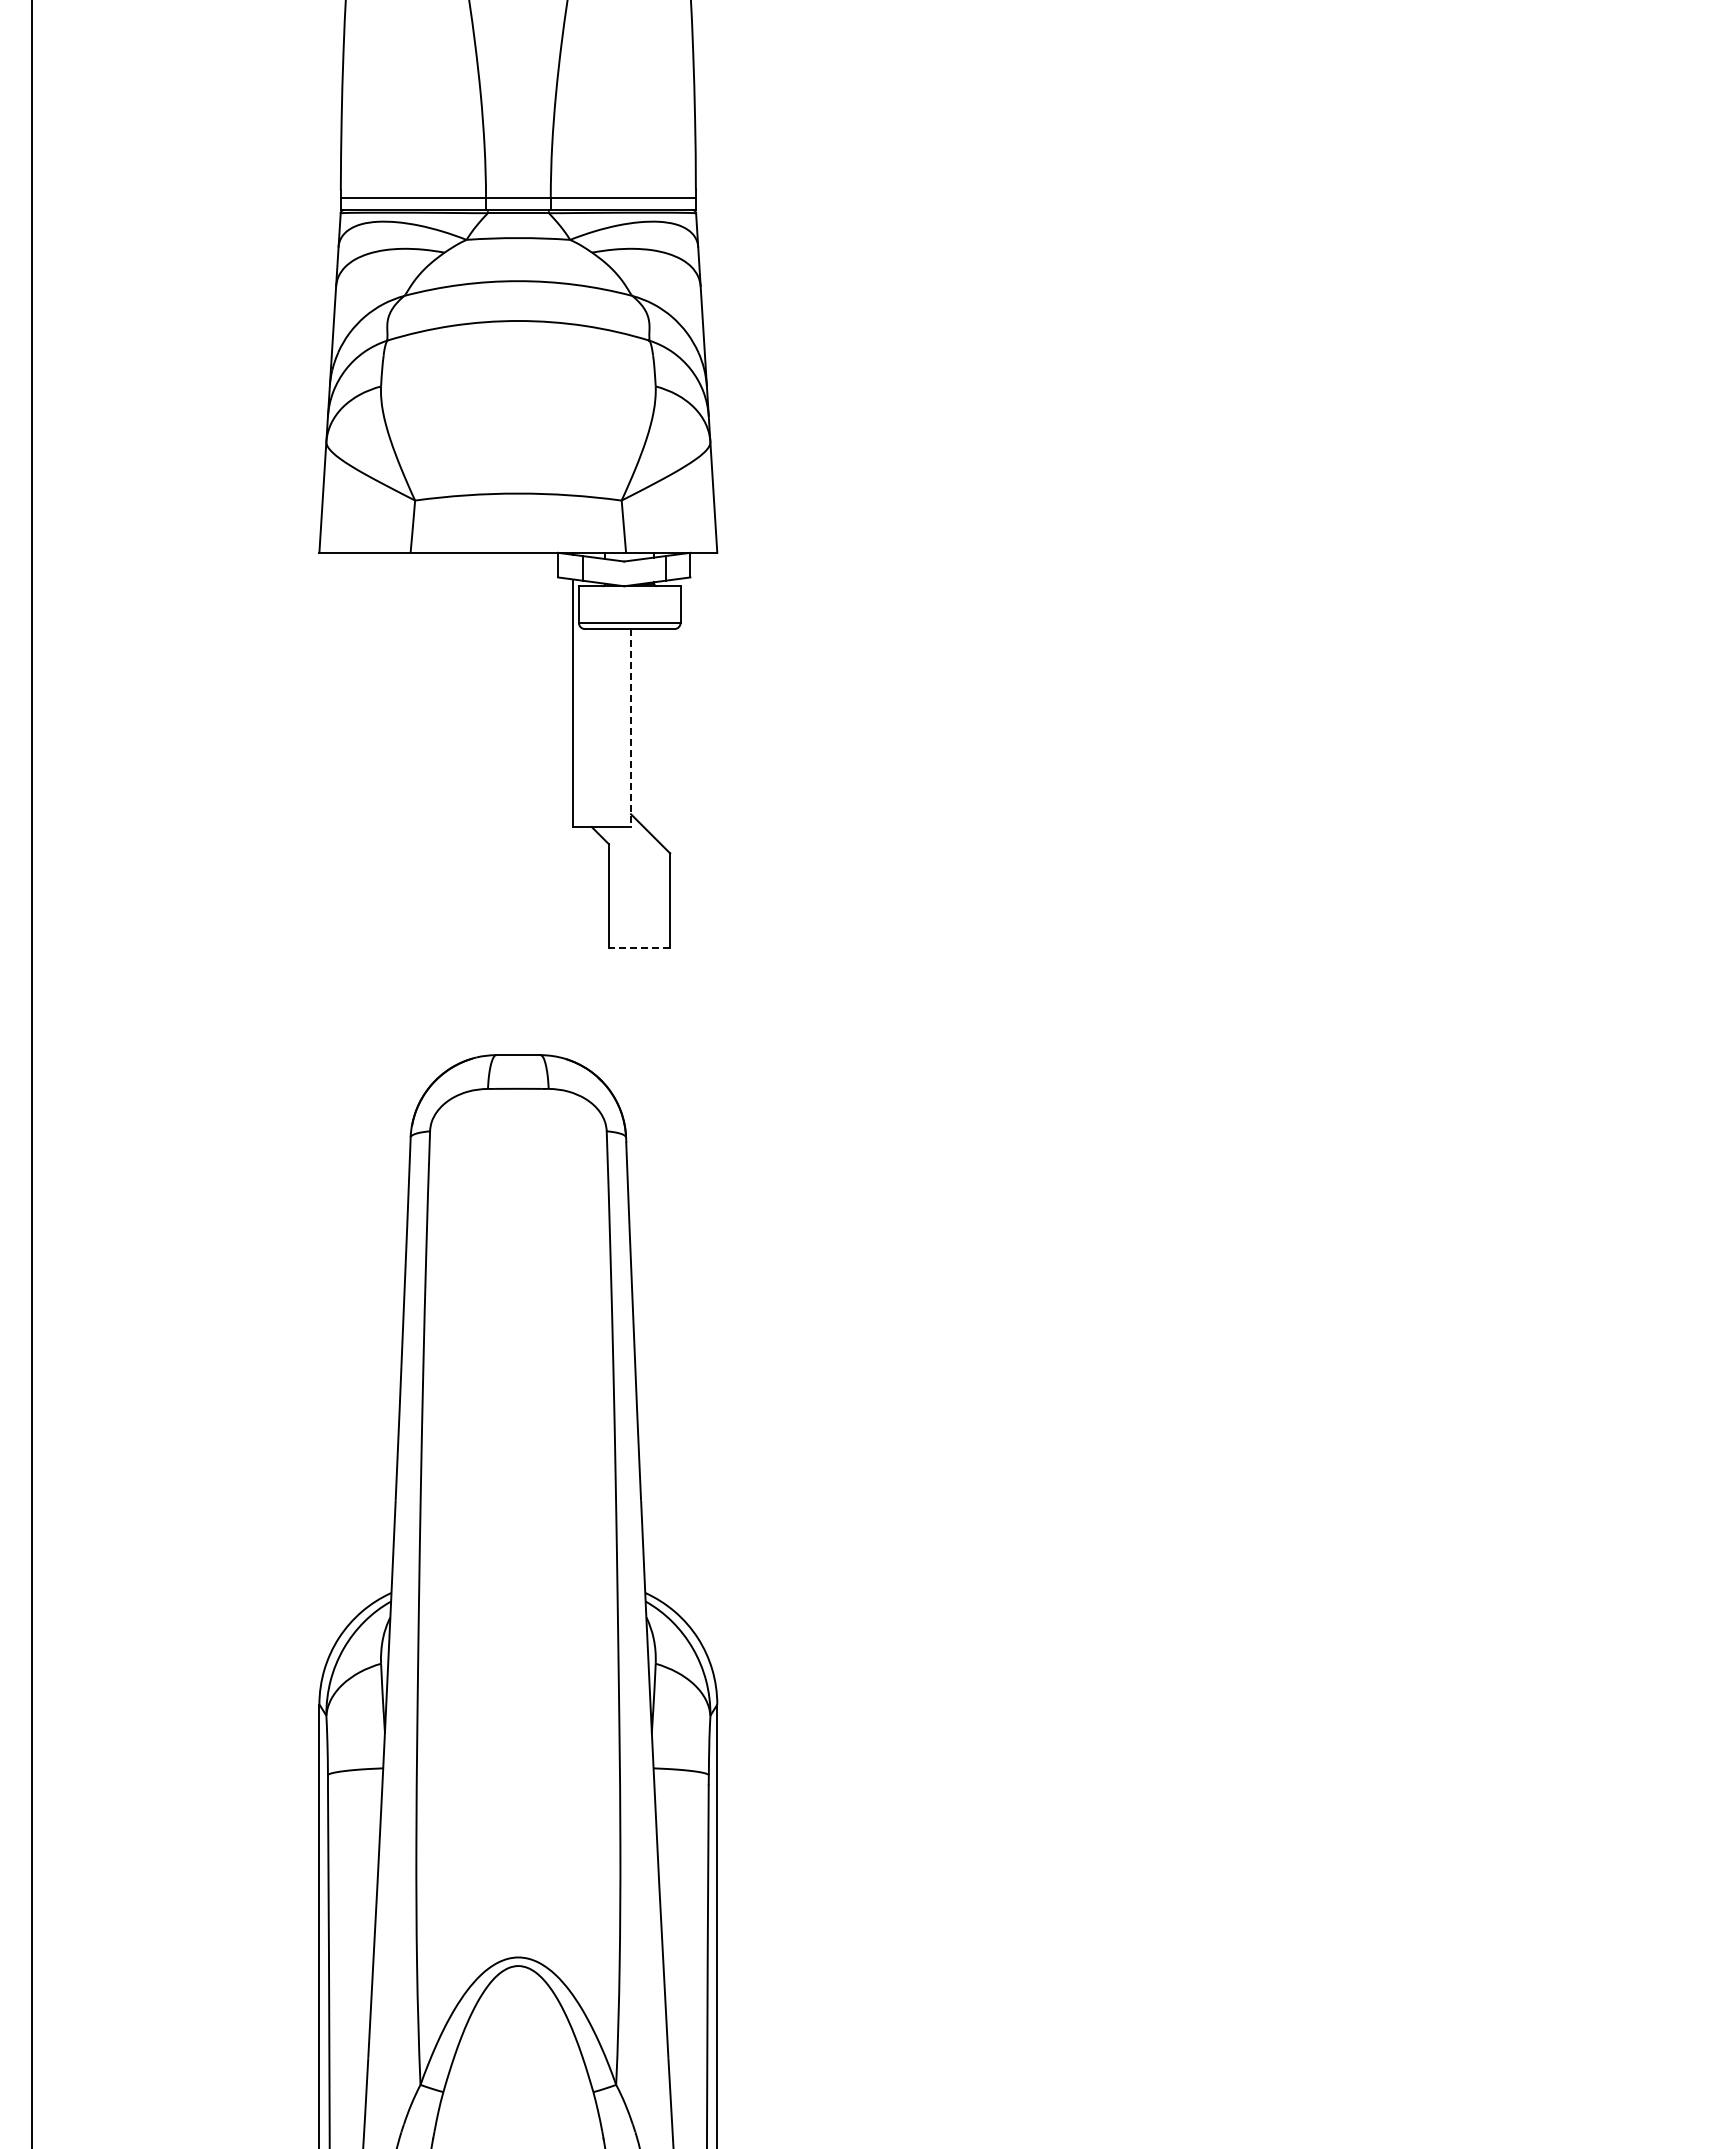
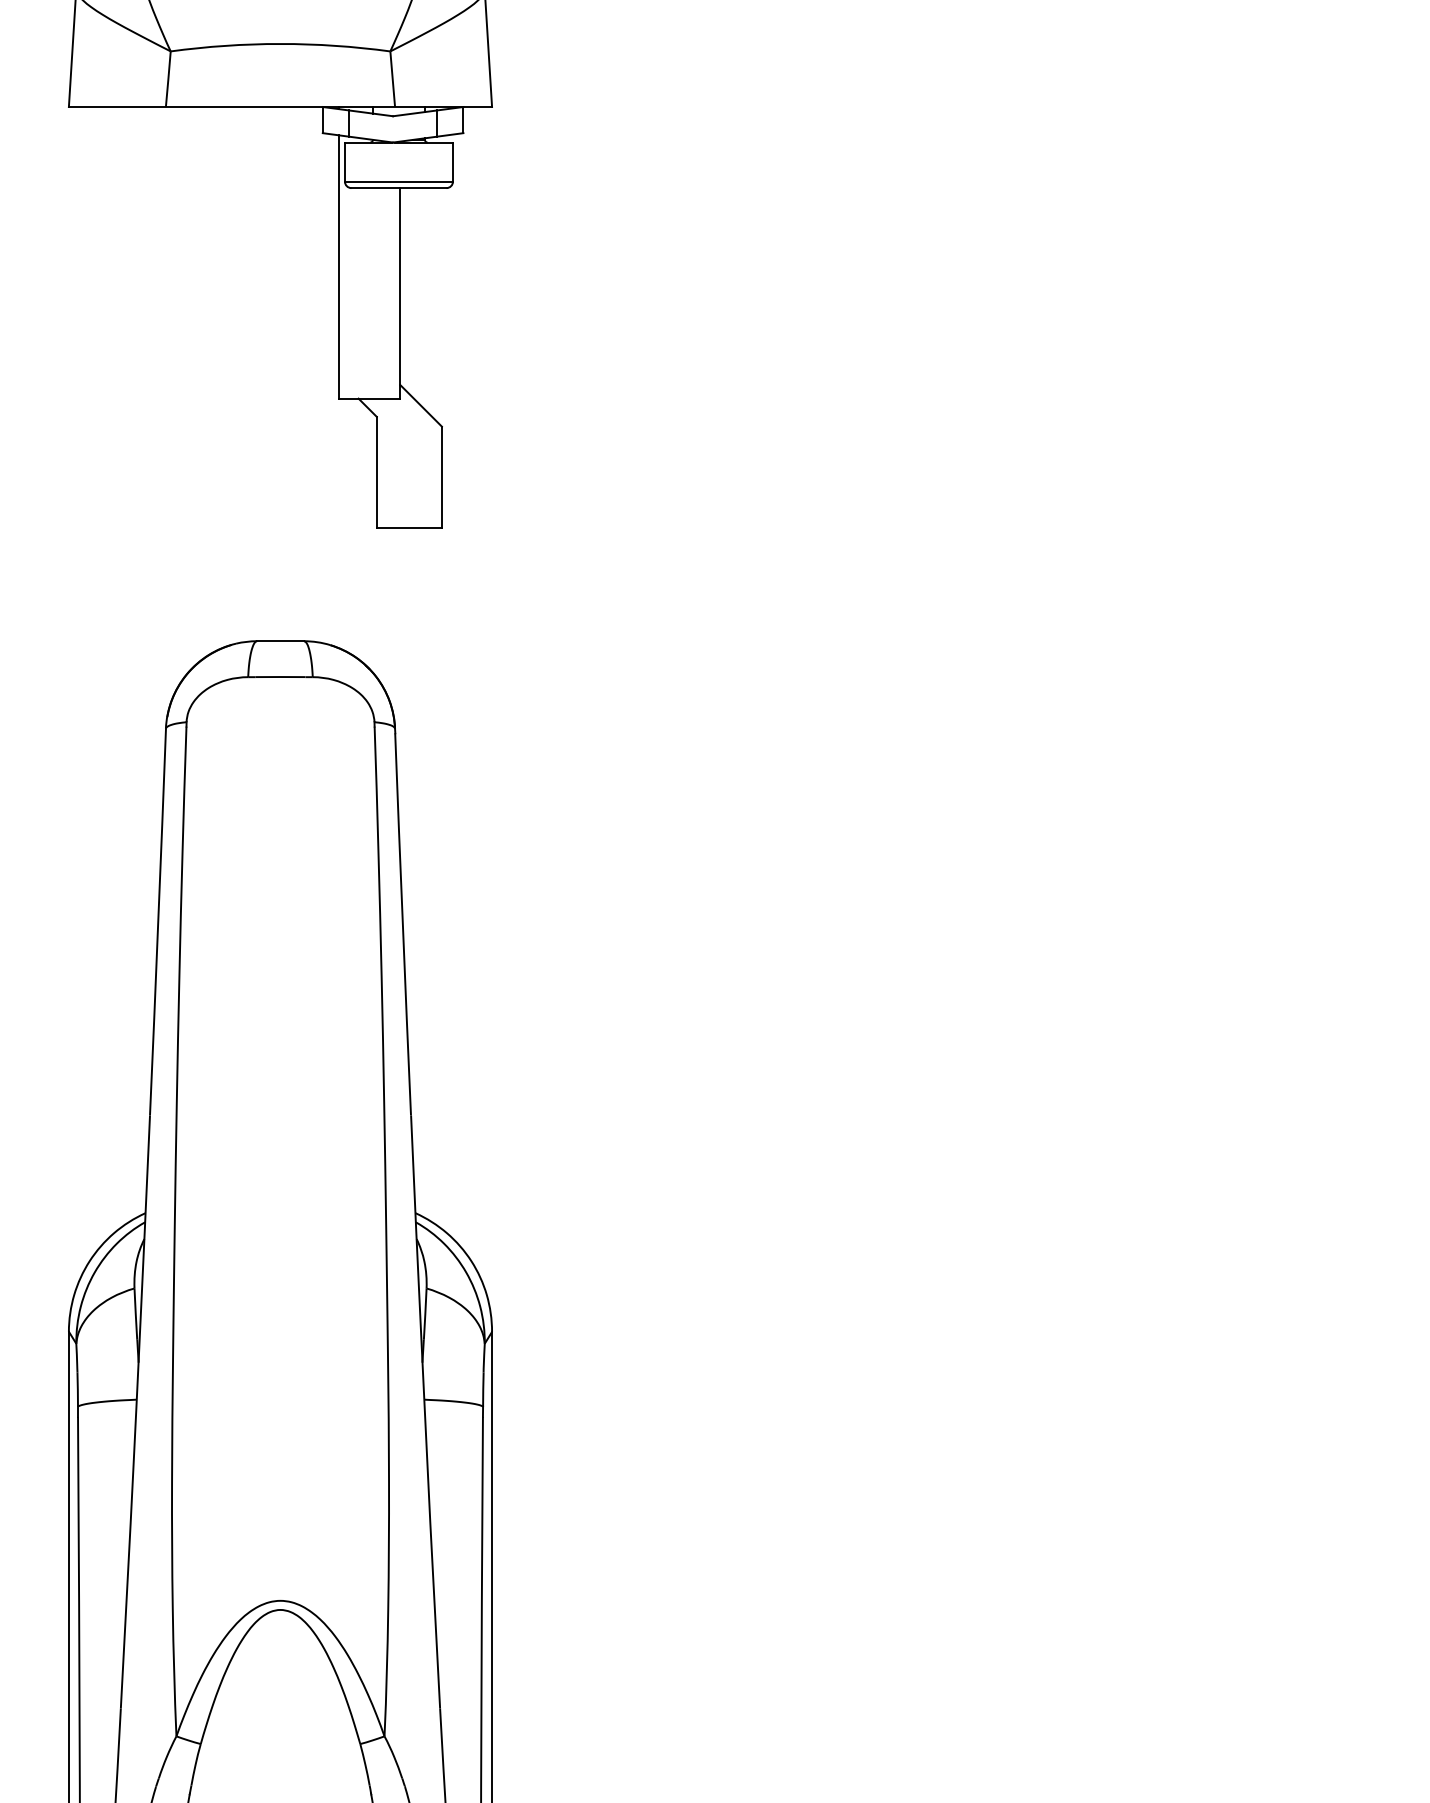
line: (630, 728) -> (399, 293), dashed -> solid
line: (639, 948) -> (409, 527), dashed -> solid

